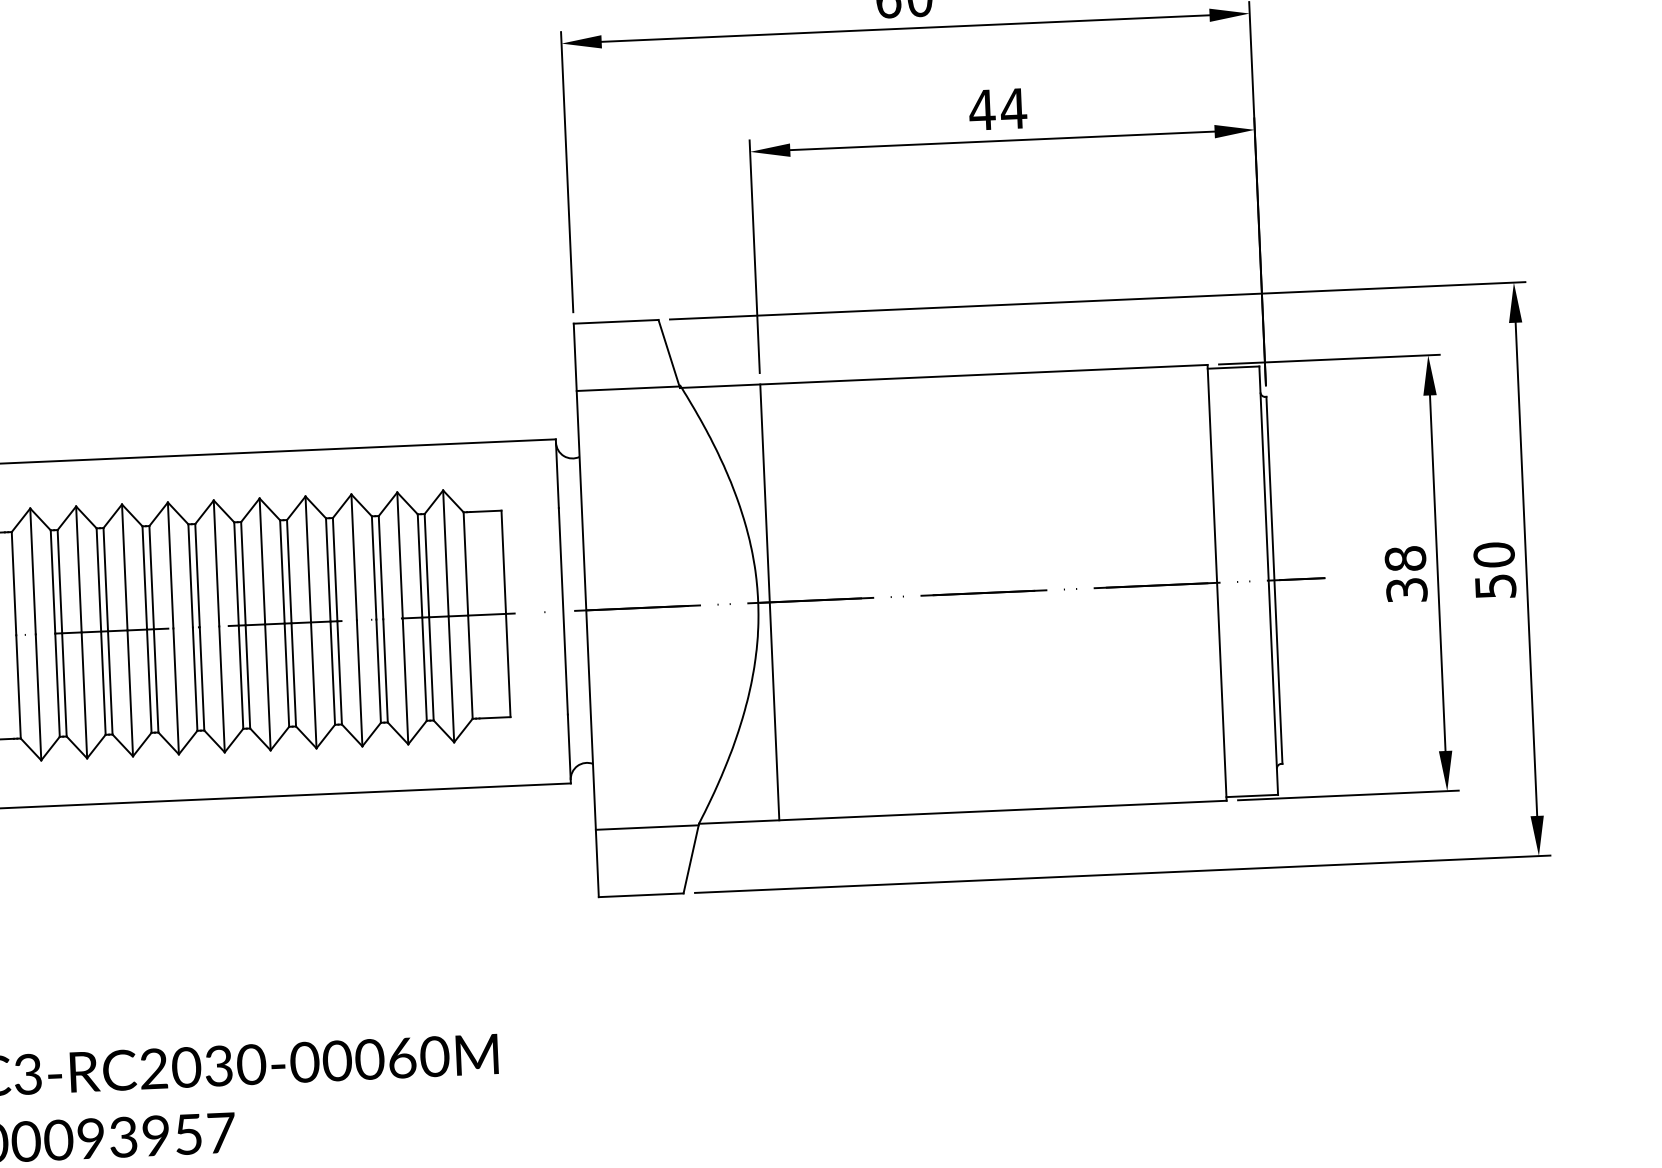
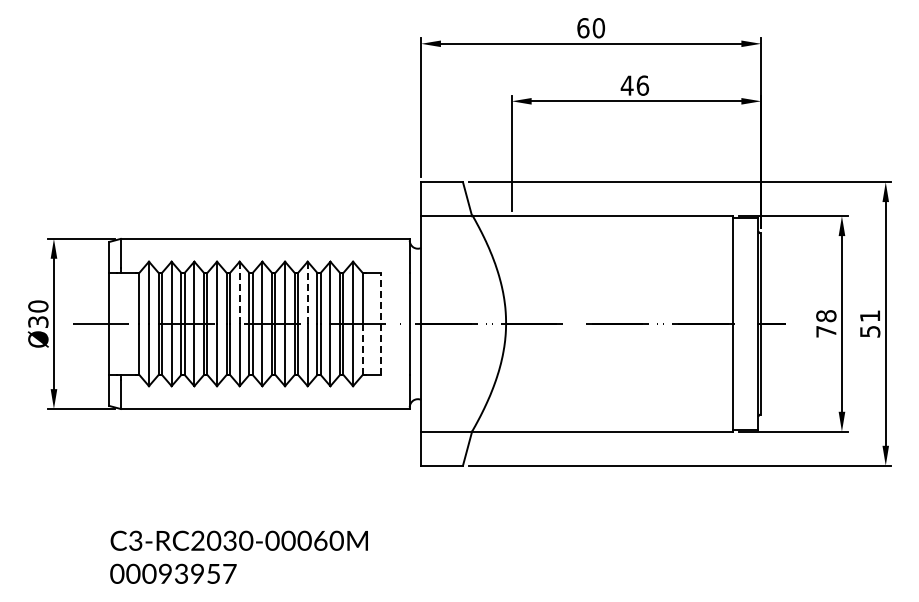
text: (1013, 108) -> (642, 85), 44 -> 46
text: (1494, 555) -> (870, 316), 50 -> 51
line: (353, 556) -> (307, 292), solid -> dashed
line: (216, 562) -> (239, 292), solid -> dashed
text: (1407, 589) -> (826, 331), 38 -> 78
line: (769, 601) -> (511, 323), removed
line: (506, 612) -> (381, 323), solid -> dashed
line: (469, 667) -> (362, 349), solid -> dashed

